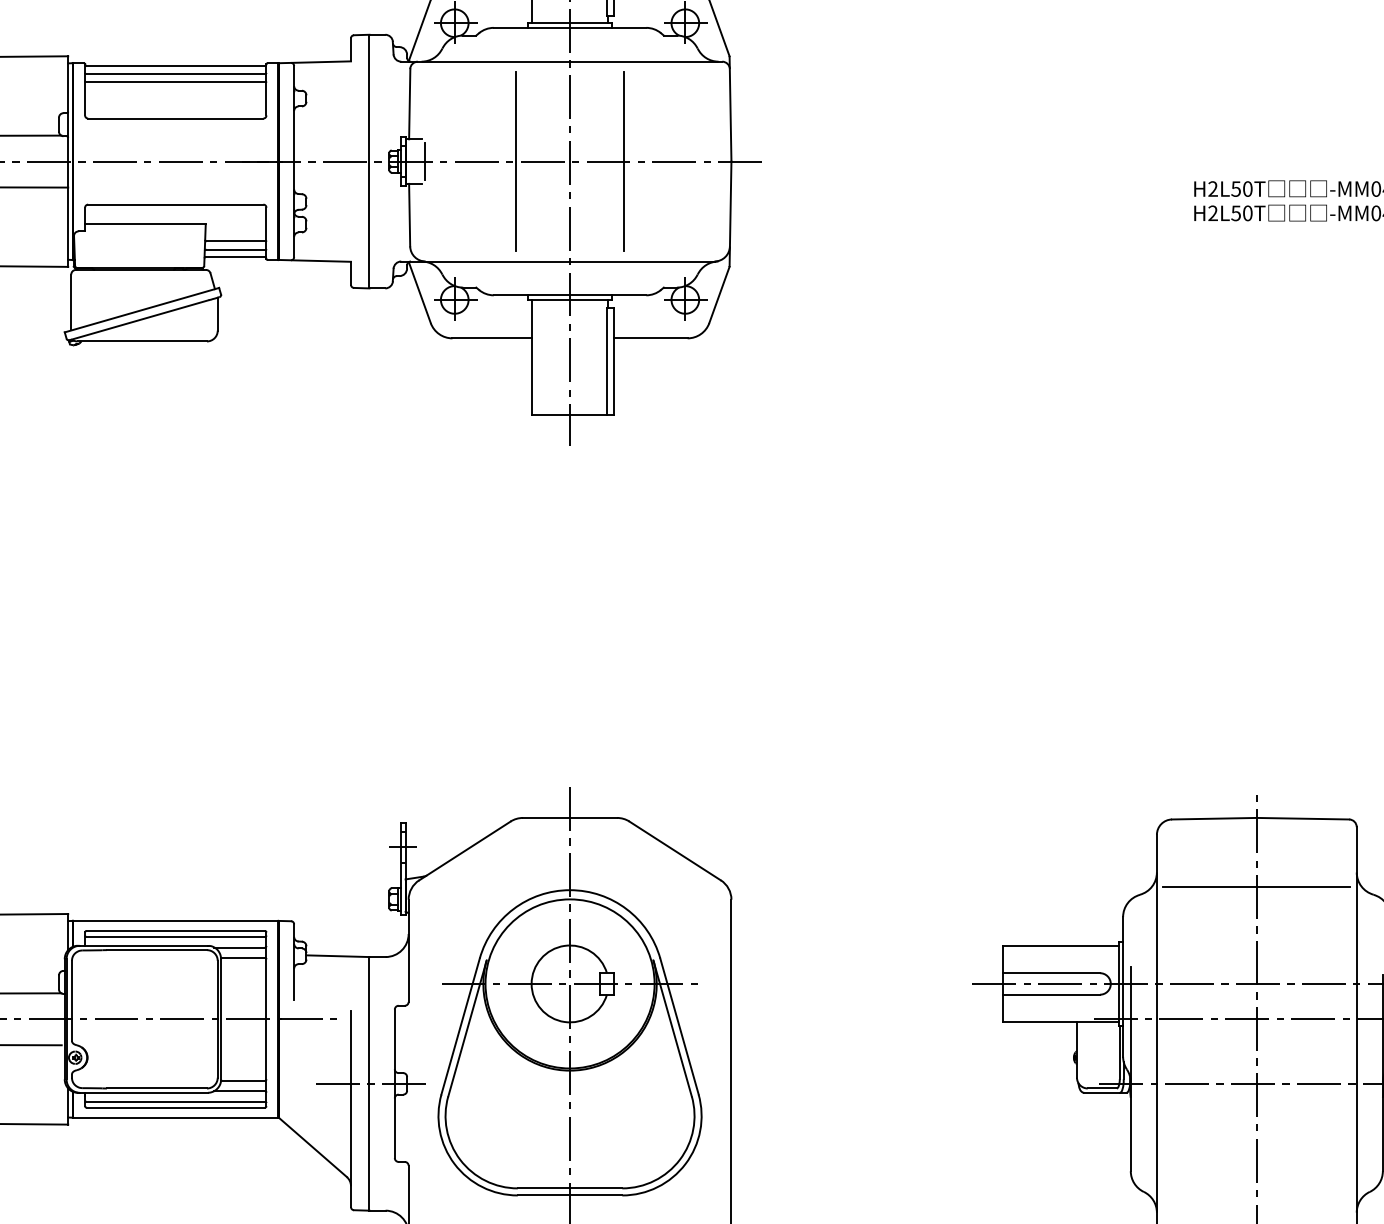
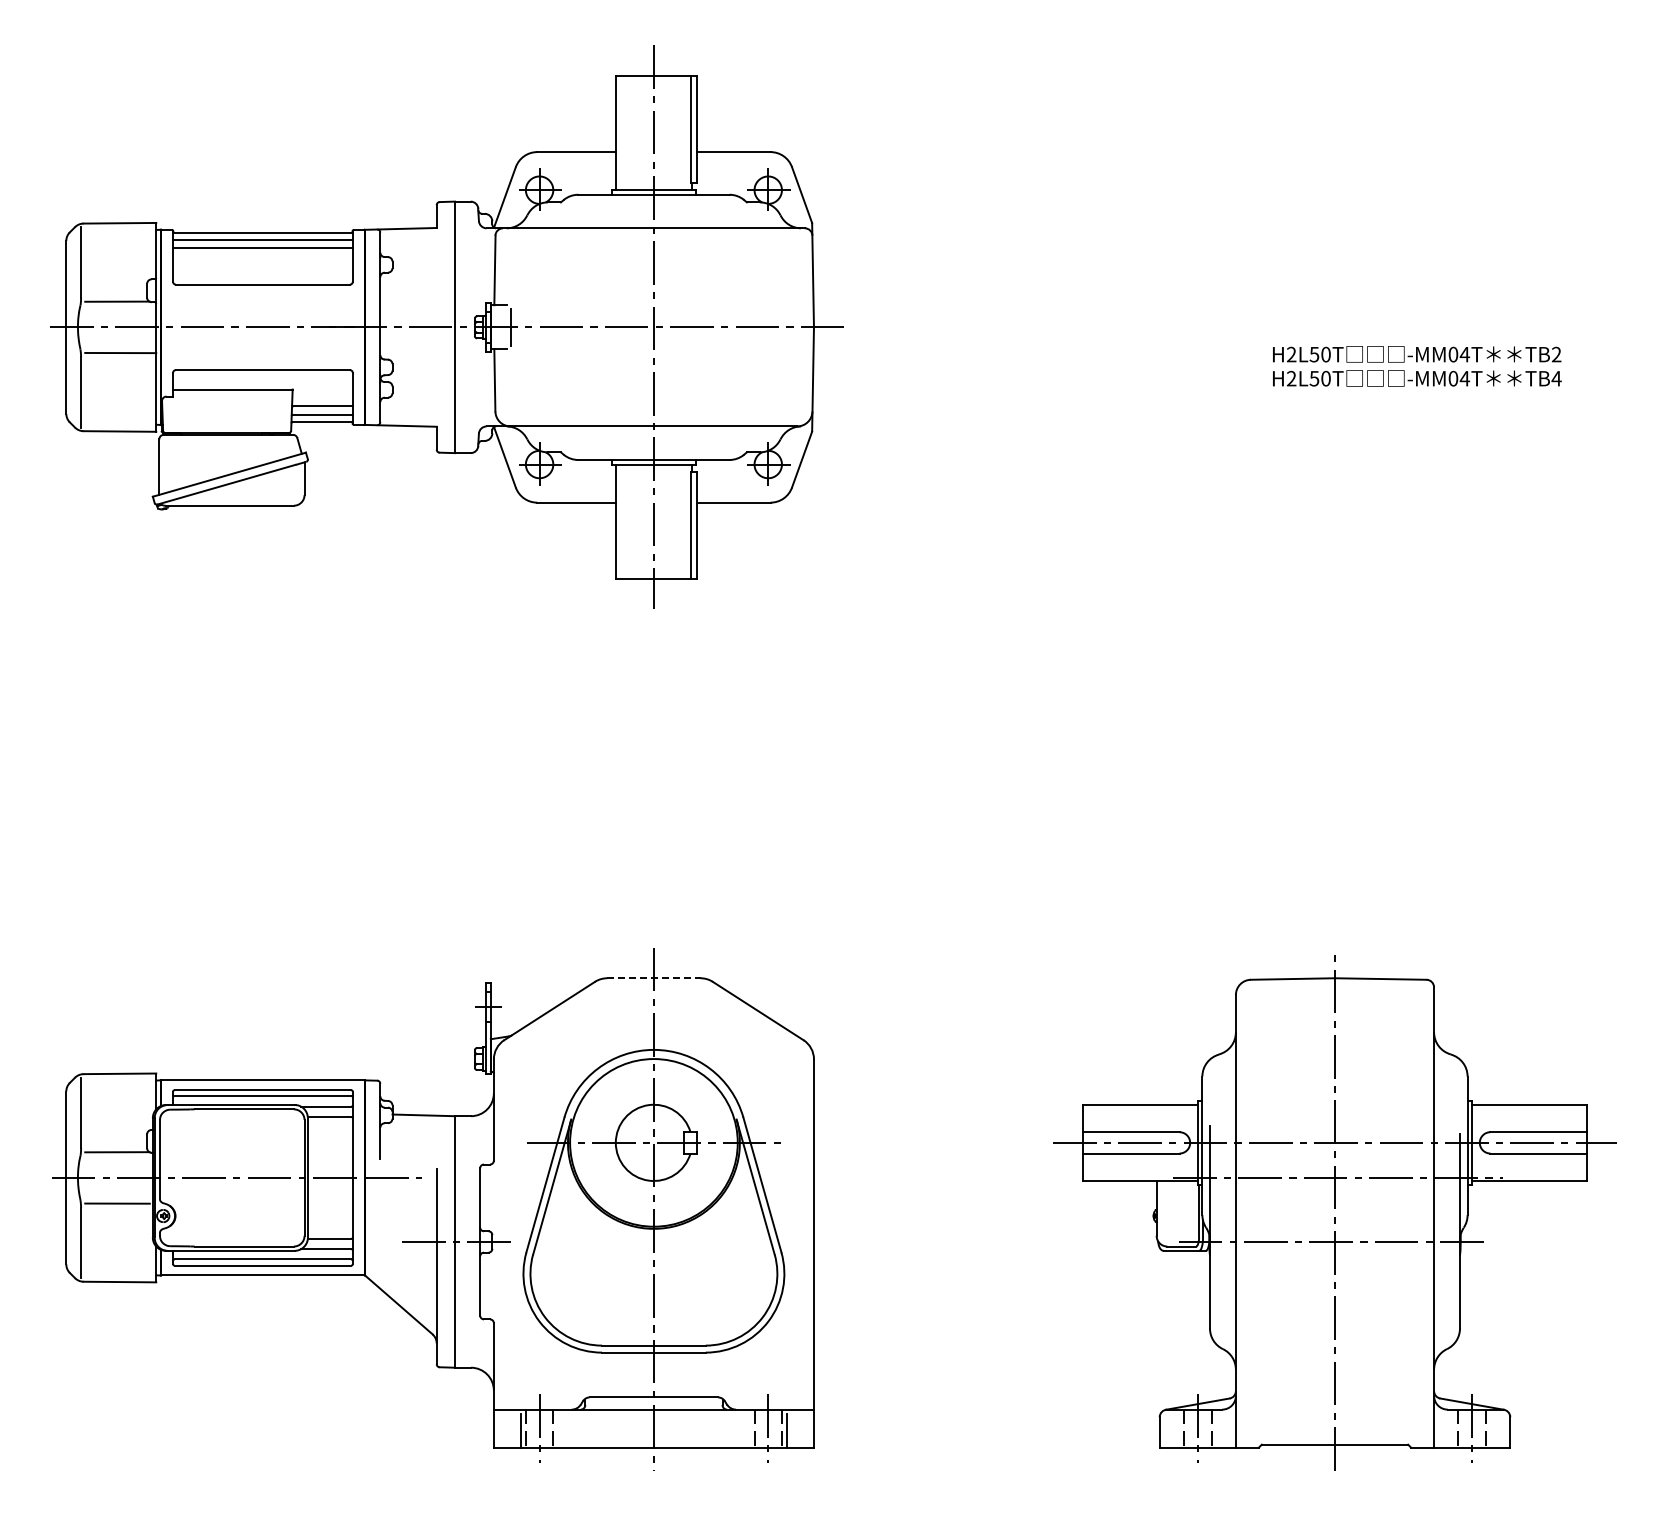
line: (516, 160) -> (600, 326), removed
line: (624, 160) -> (707, 326), removed
line: (569, 818) -> (653, 978), solid -> dashed
line: (1256, 886) -> (1334, 1046), removed

